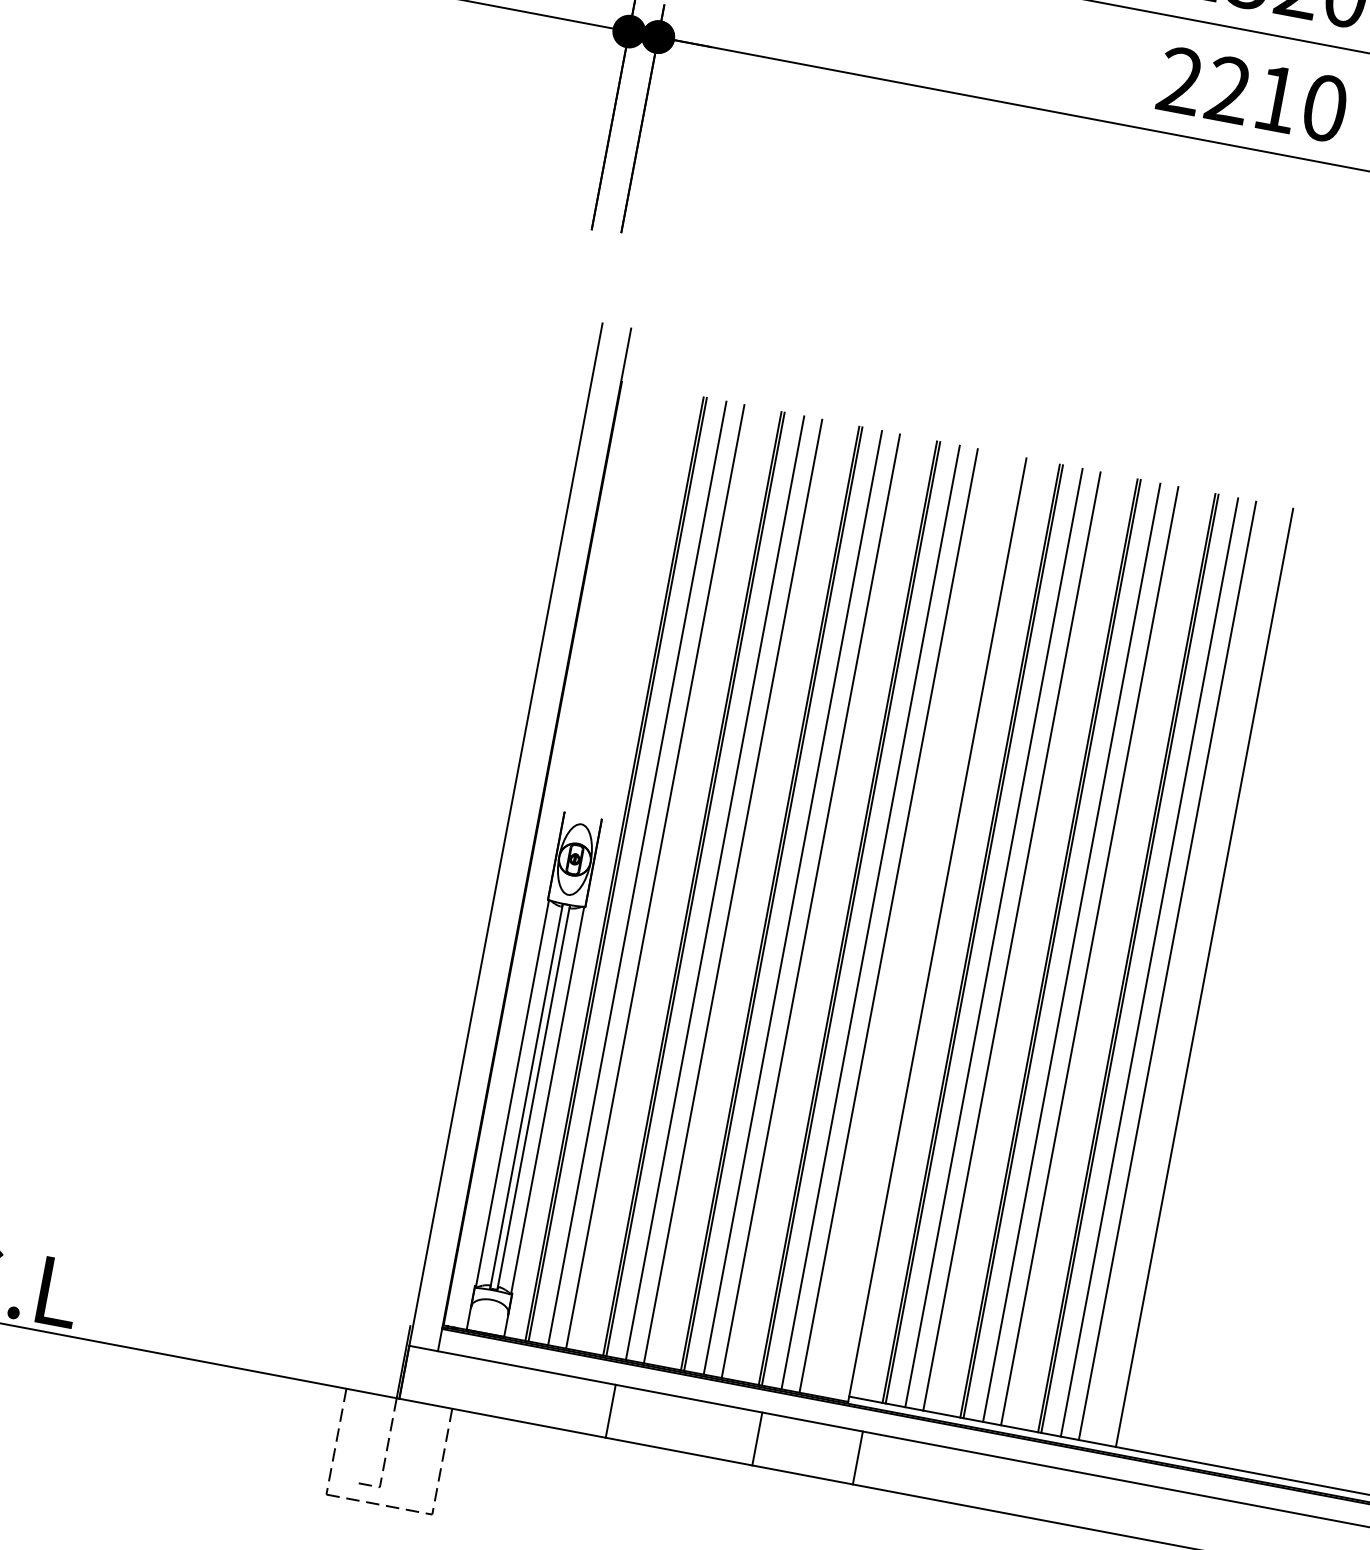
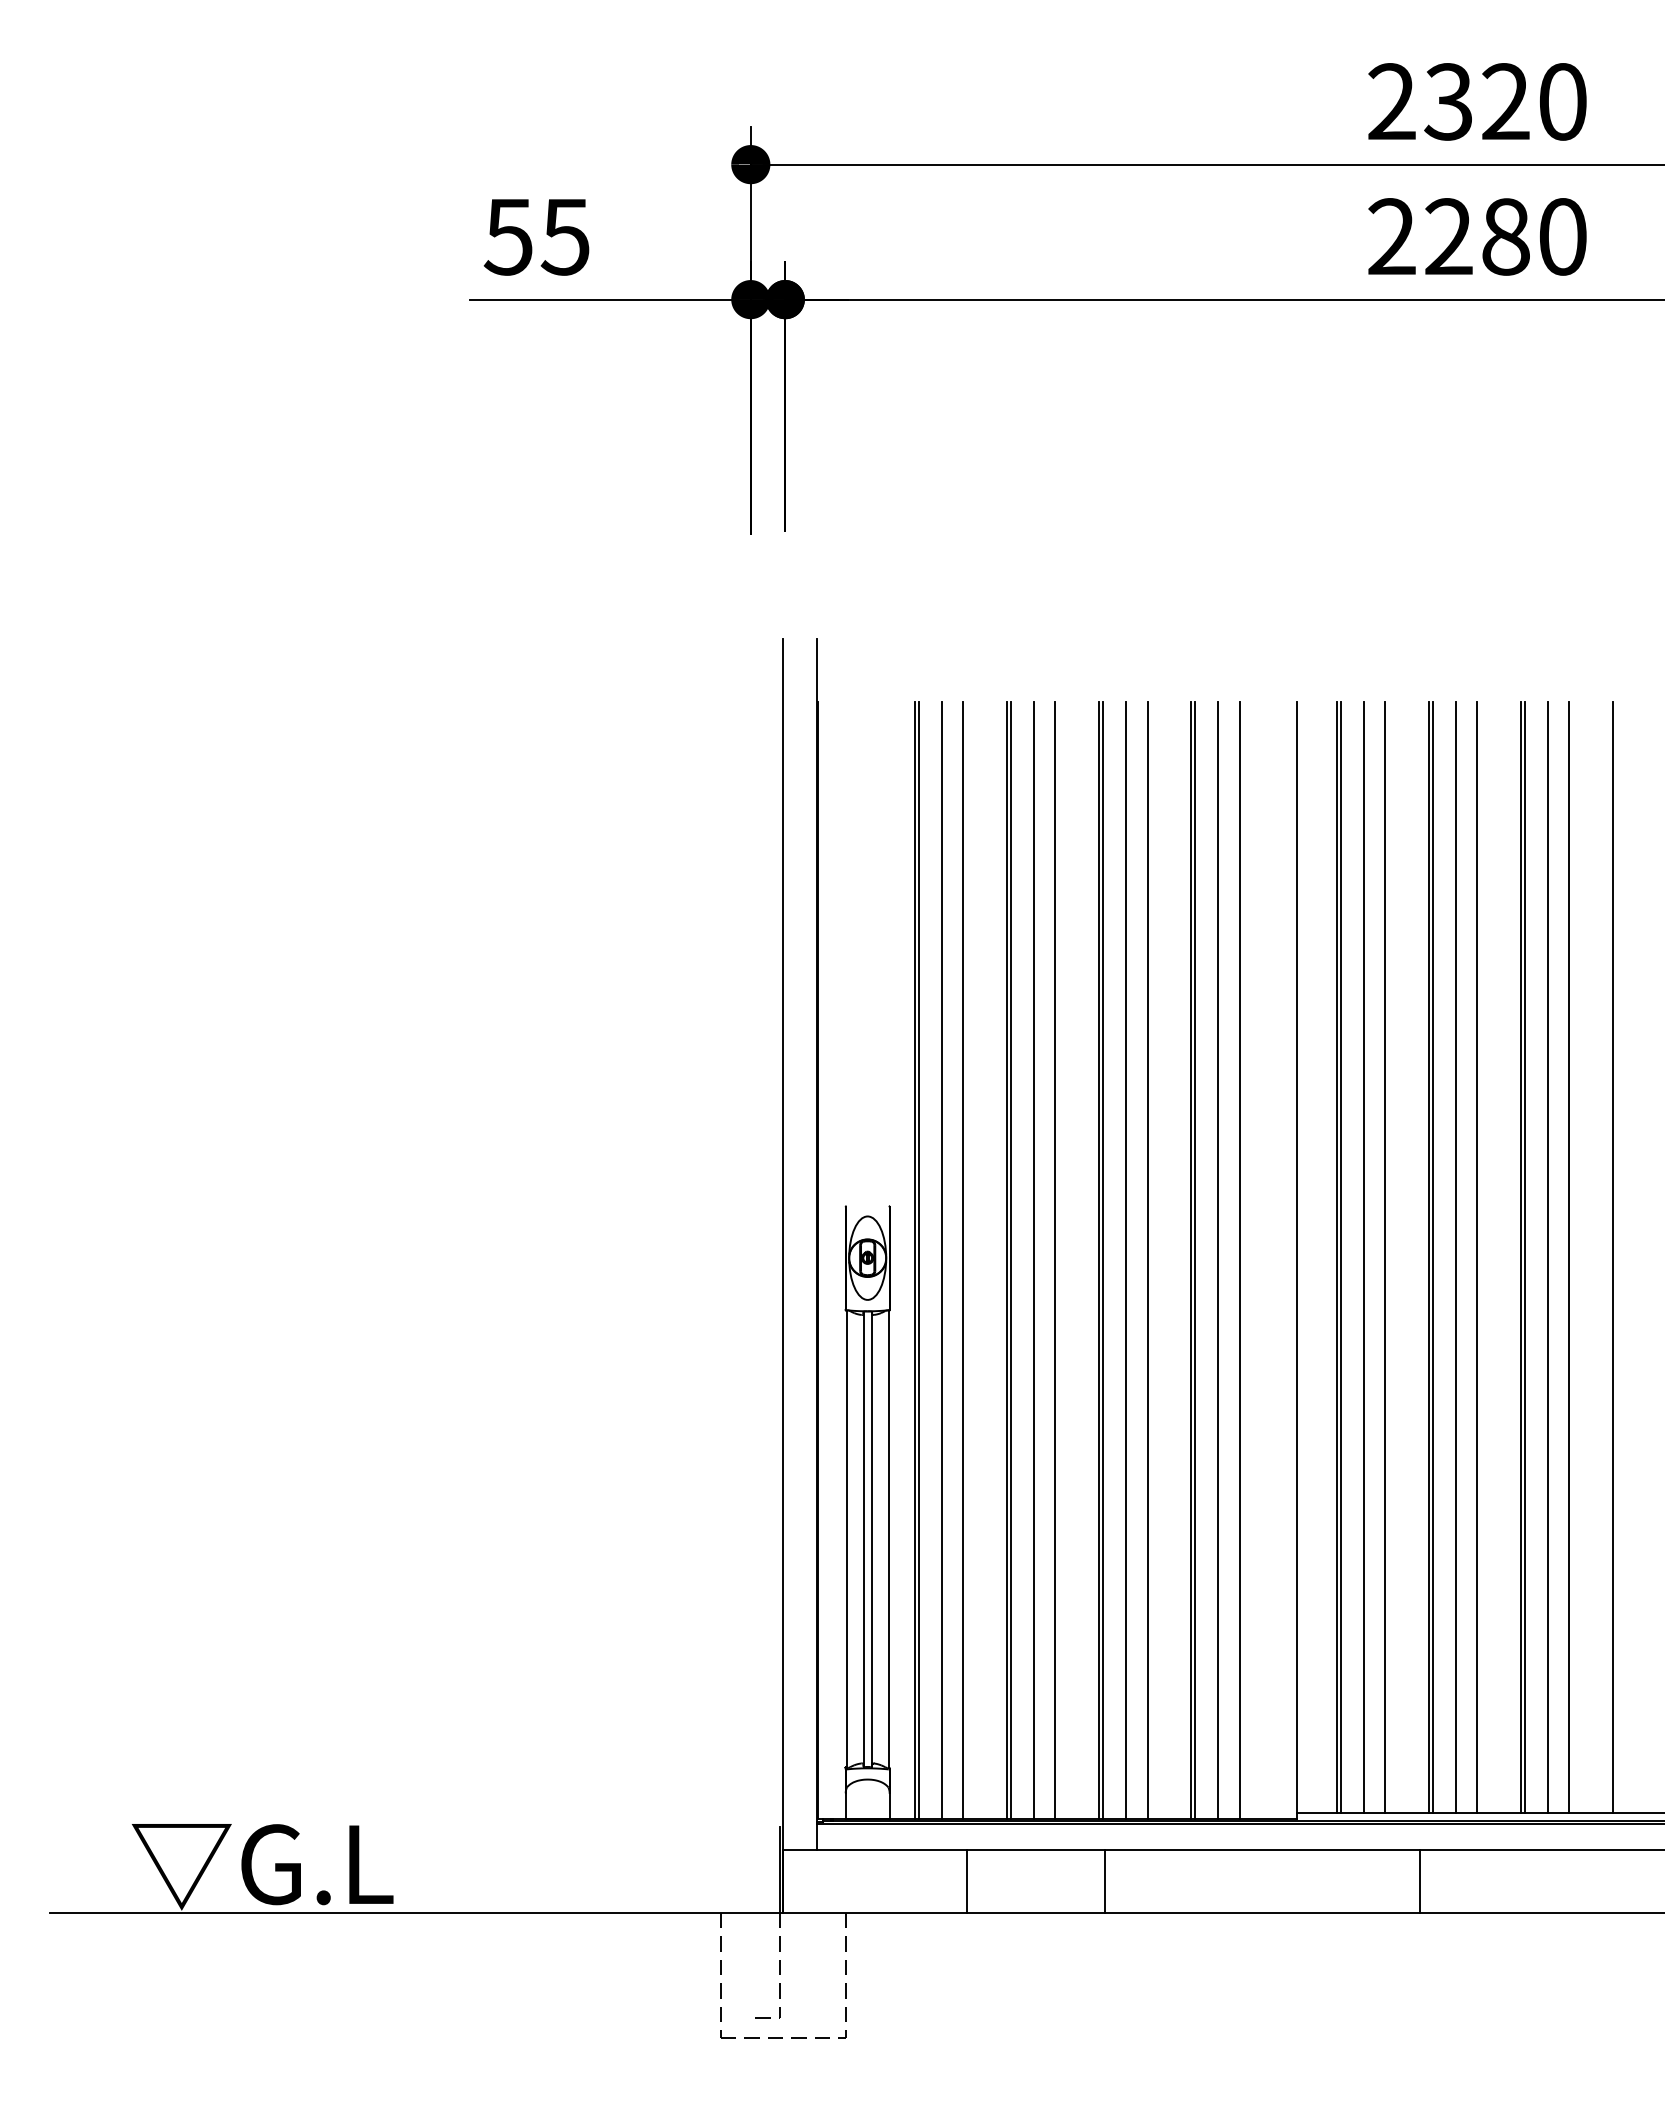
text: (1276, 98) -> (1505, 236), 2210 -> 2280
line: (610, 1410) -> (966, 1880), moved
line: (757, 1438) -> (1105, 1880), moved
line: (857, 1457) -> (1419, 1880), moved

